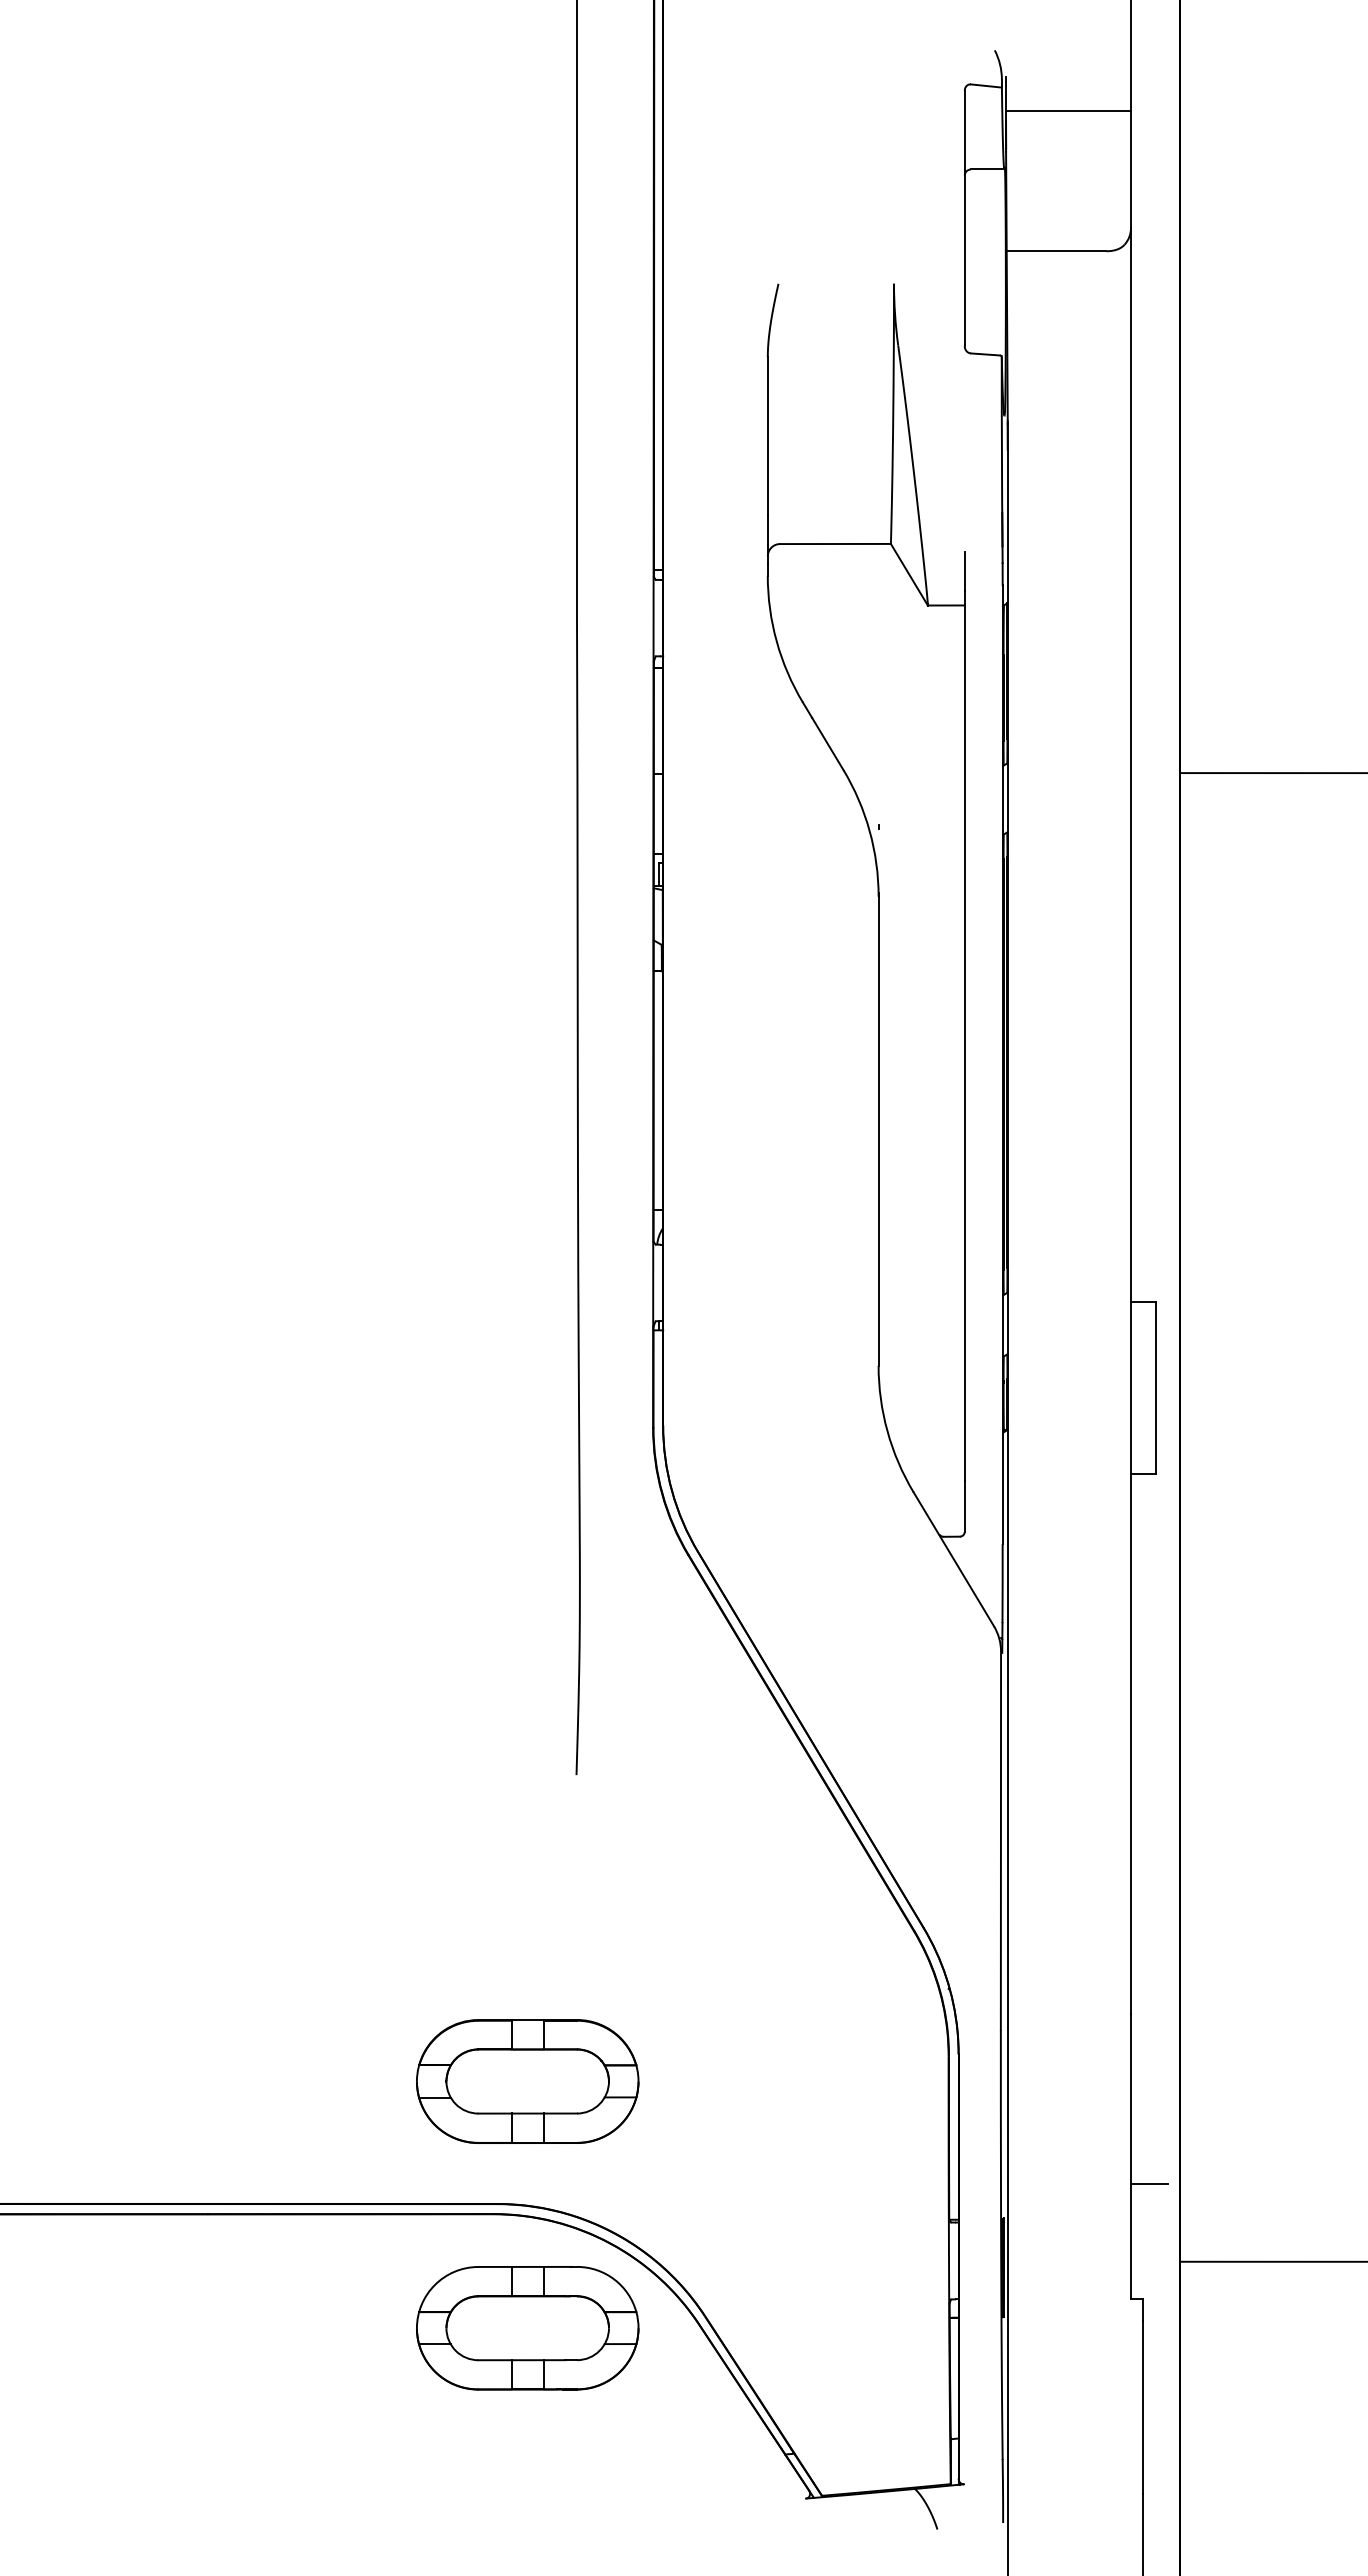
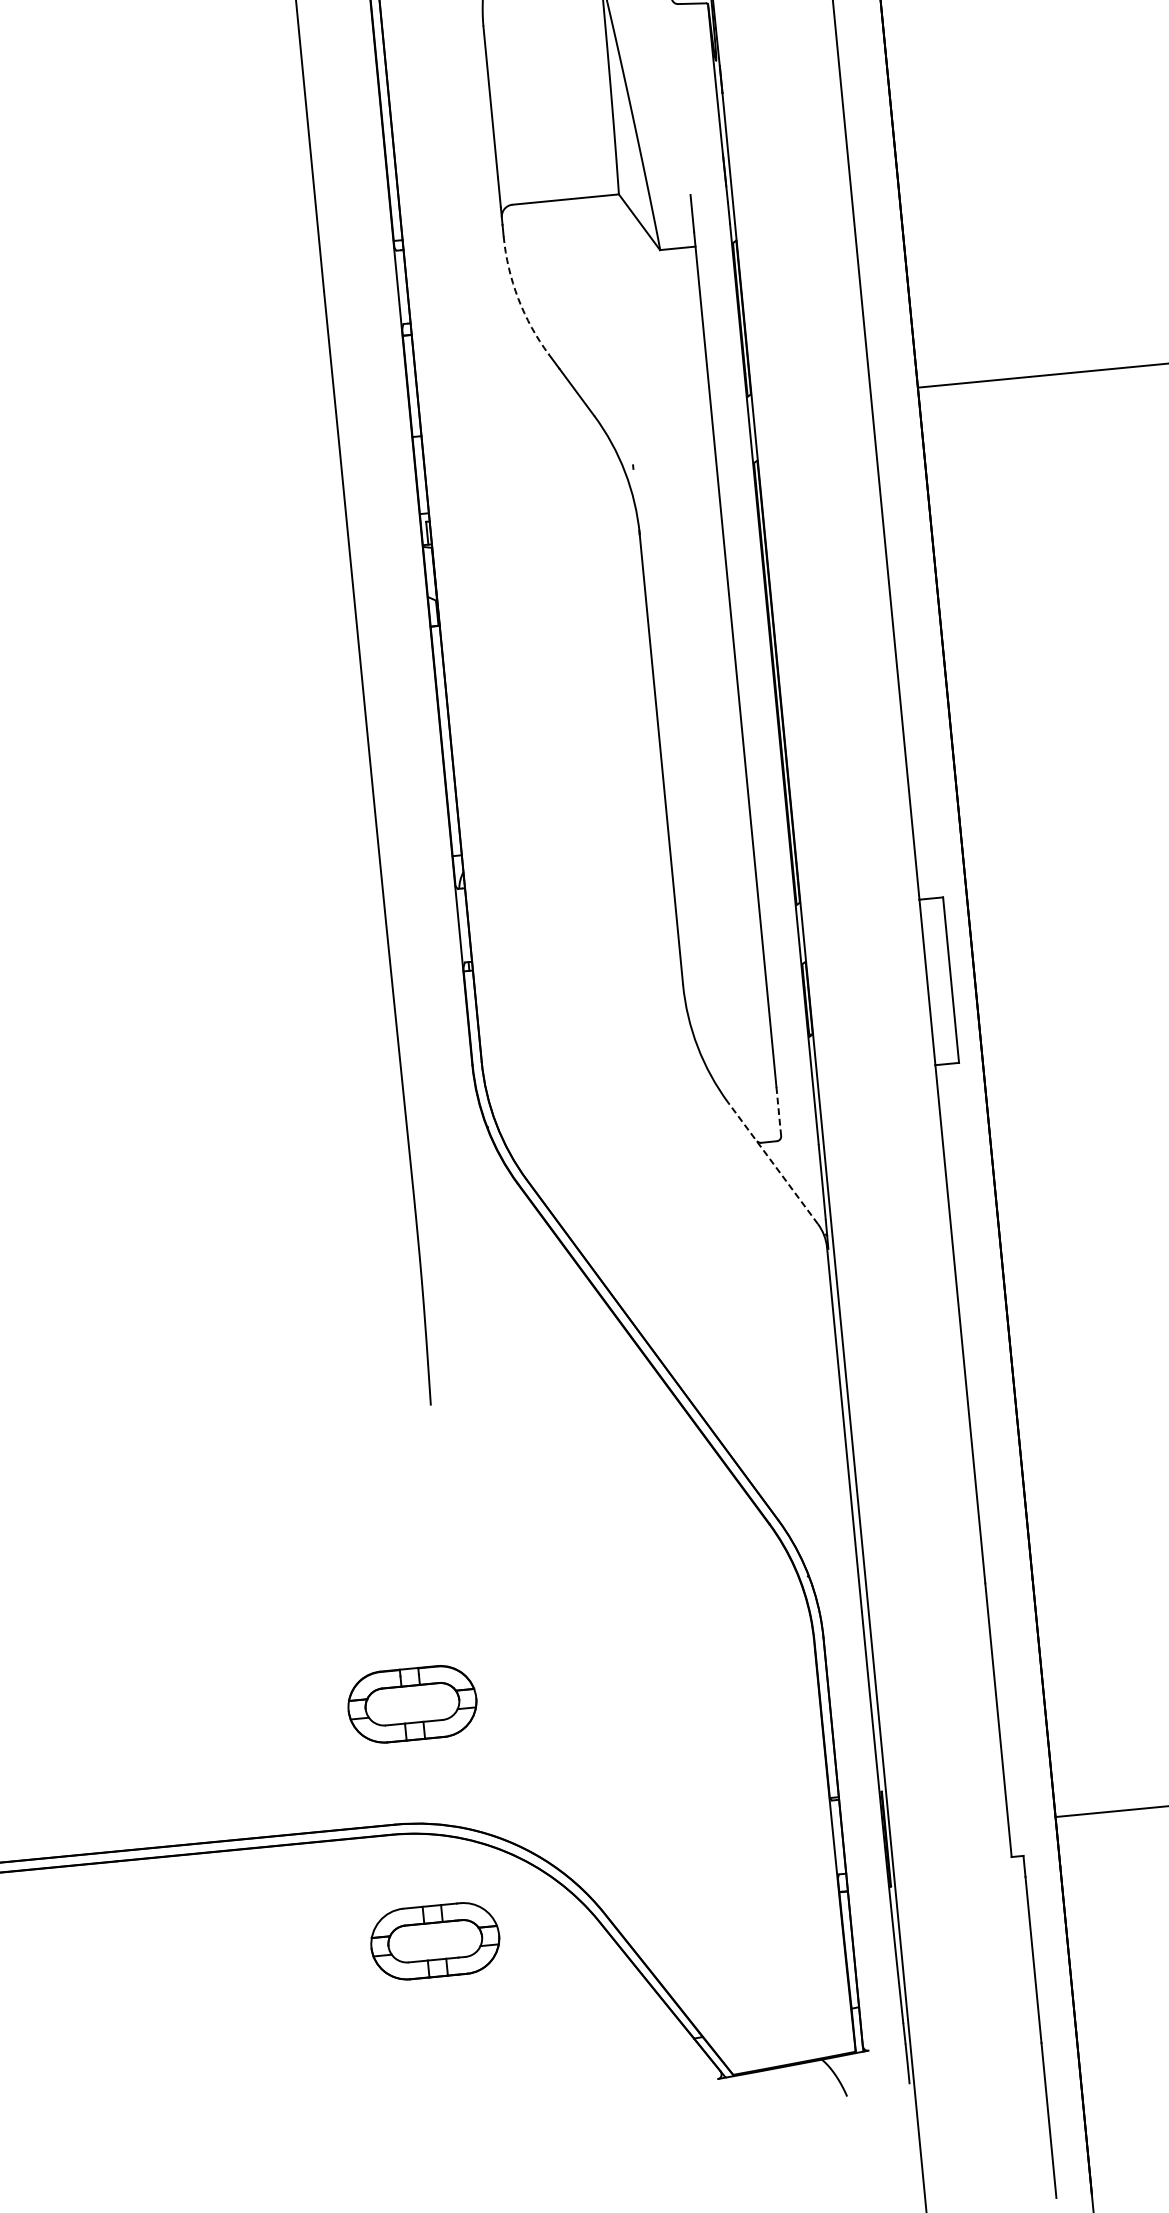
arc: (776, 641) -> (518, 298), solid -> dashed
line: (964, 1506) -> (778, 1111), solid -> dashed
line: (953, 1558) -> (772, 1162), solid -> dashed
part: (527, 2081) -> (412, 1704), size x0.6
line: (1148, 2183) -> (1017, 1744), removed
part: (527, 2328) -> (434, 1941), size x0.6

